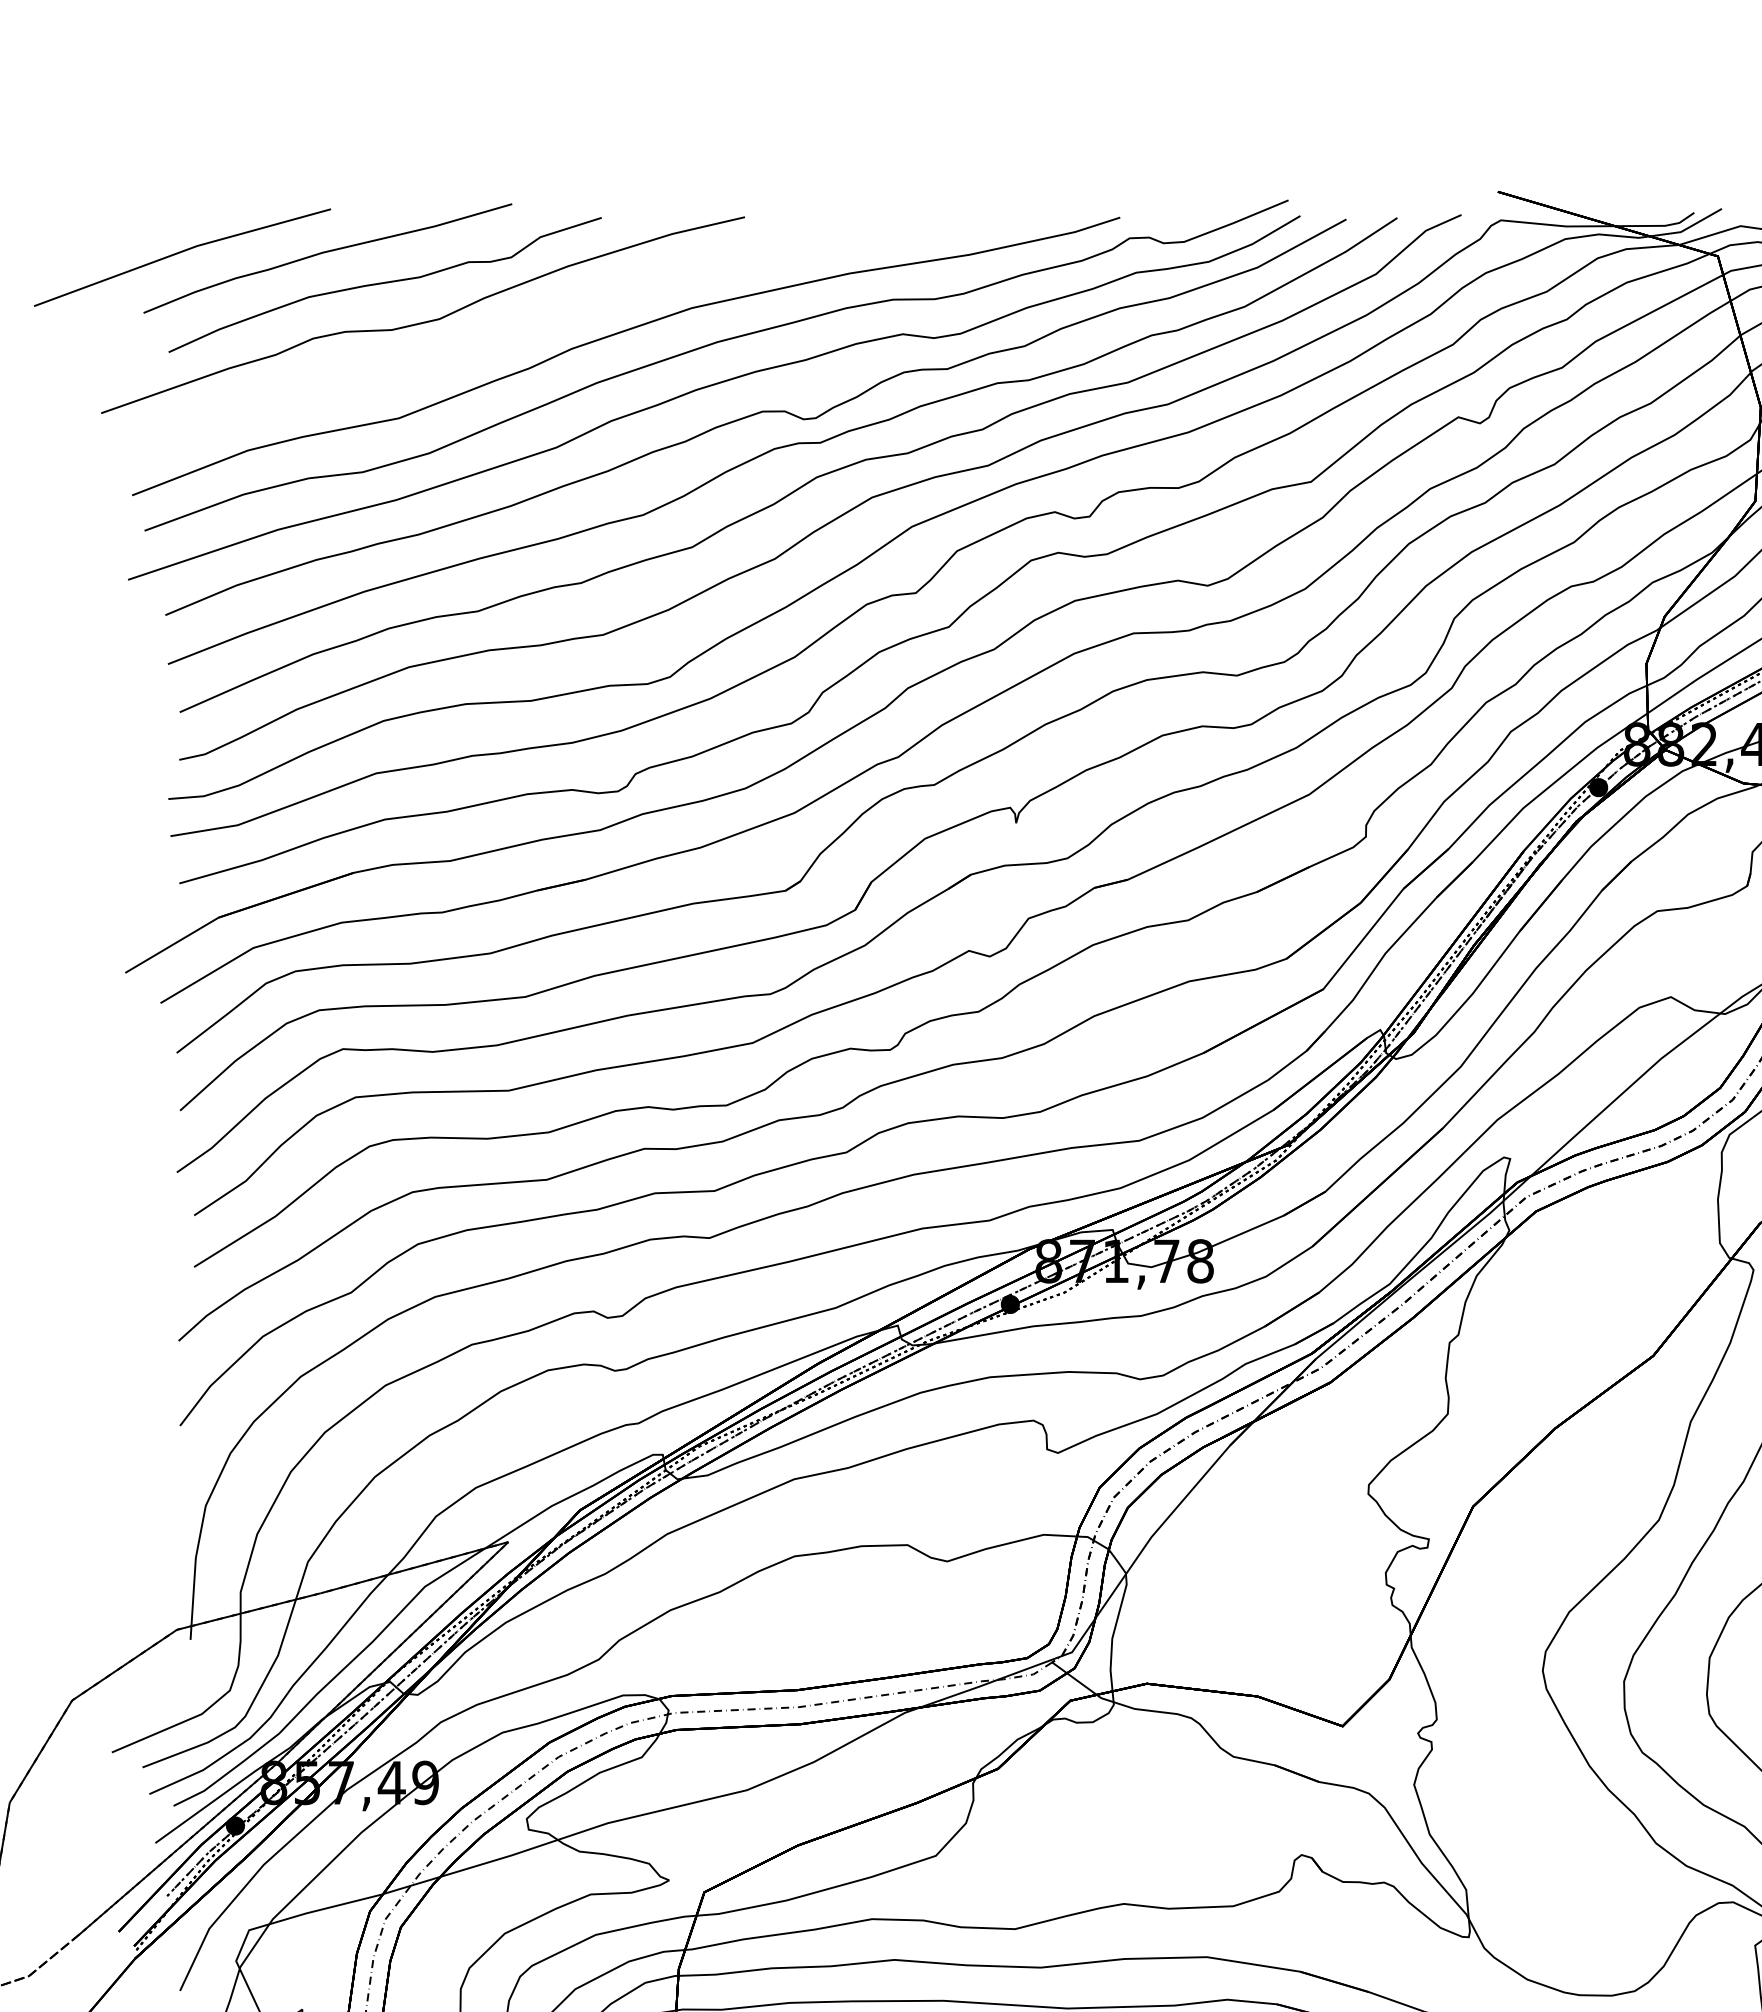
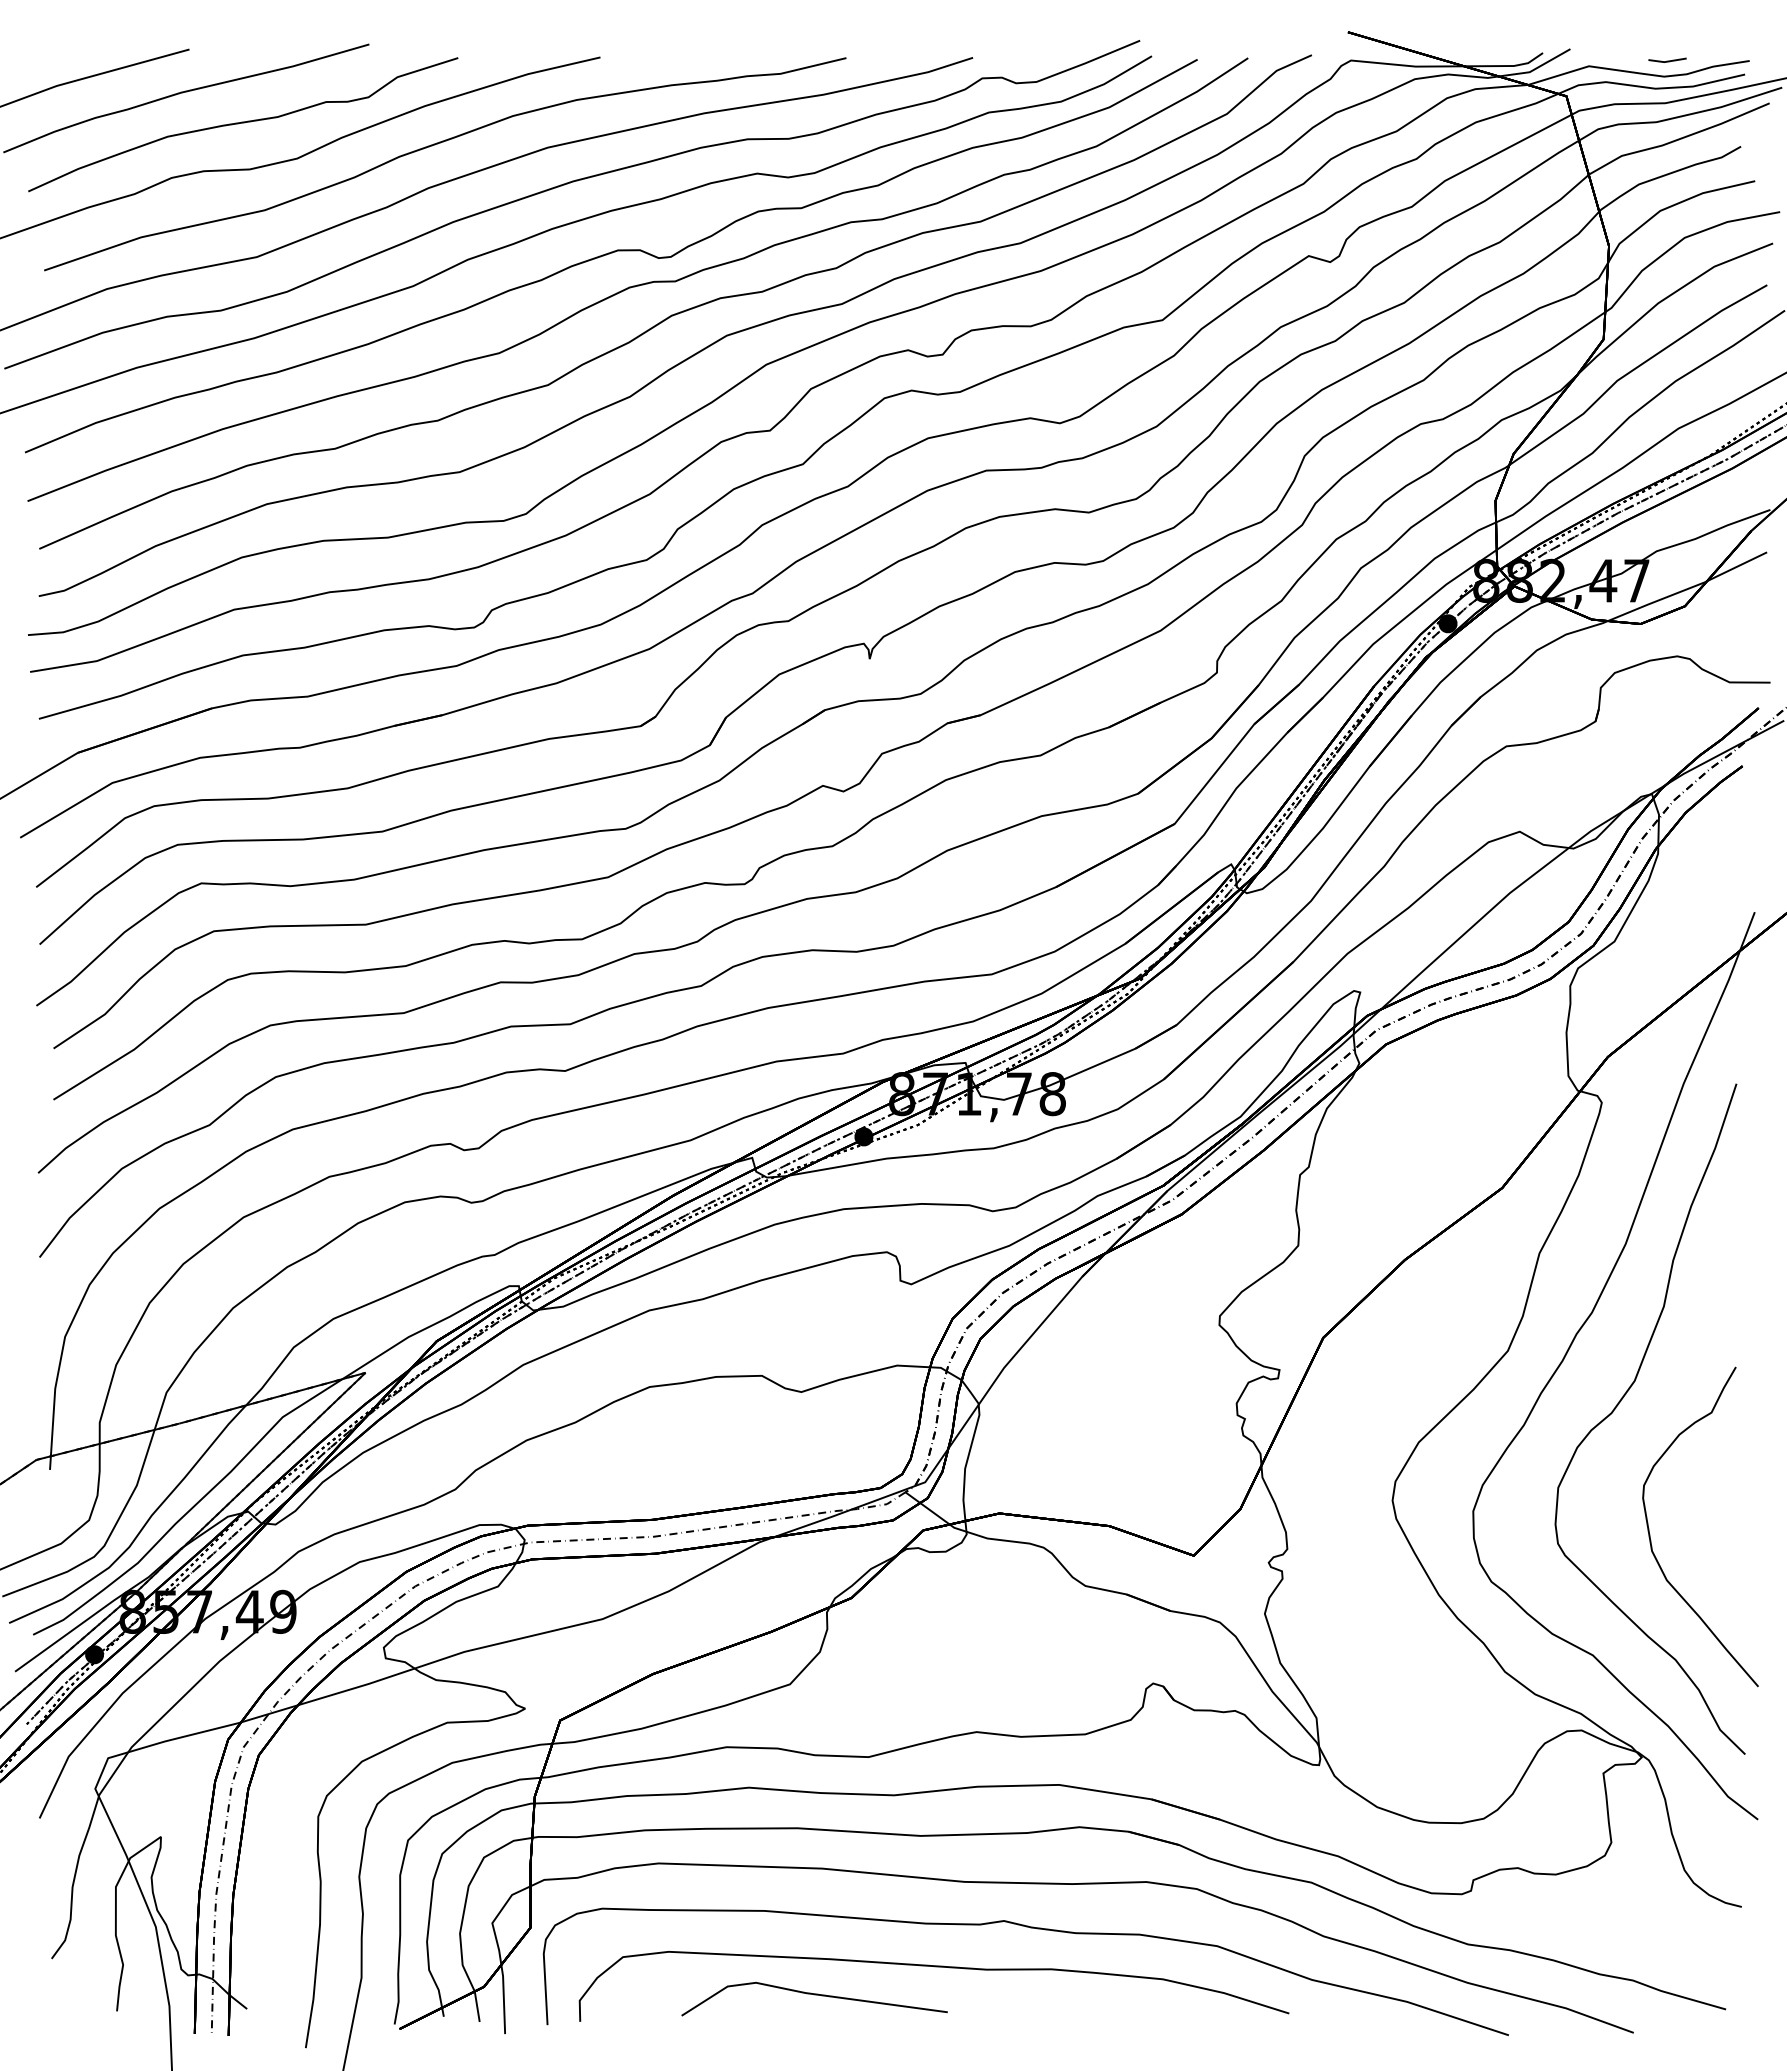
curve: (578, 305) -> (435, 145), added

